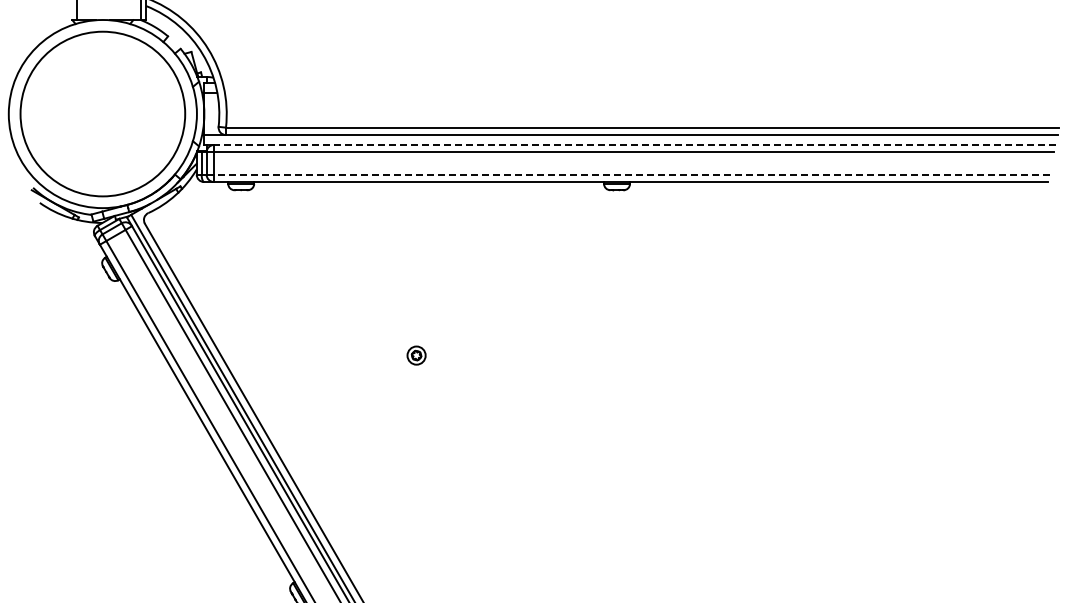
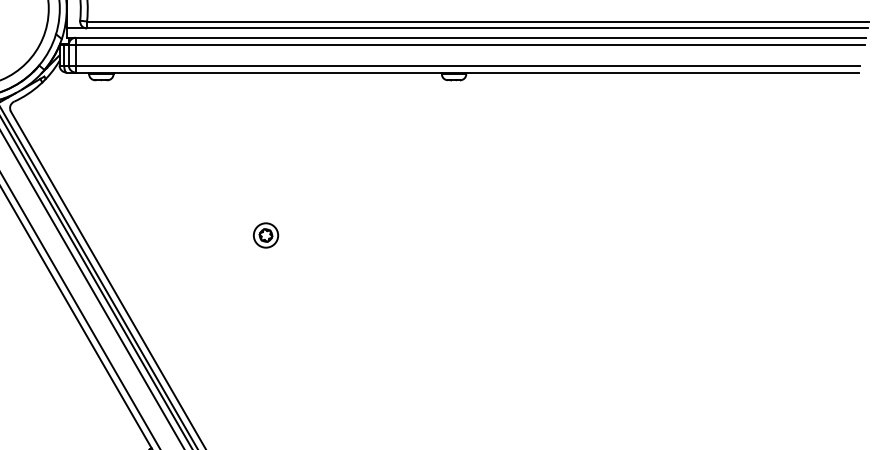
line: (635, 144) -> (471, 37), dashed -> solid
line: (632, 174) -> (468, 65), dashed -> solid
part: (416, 355) -> (265, 235), size x1.43

